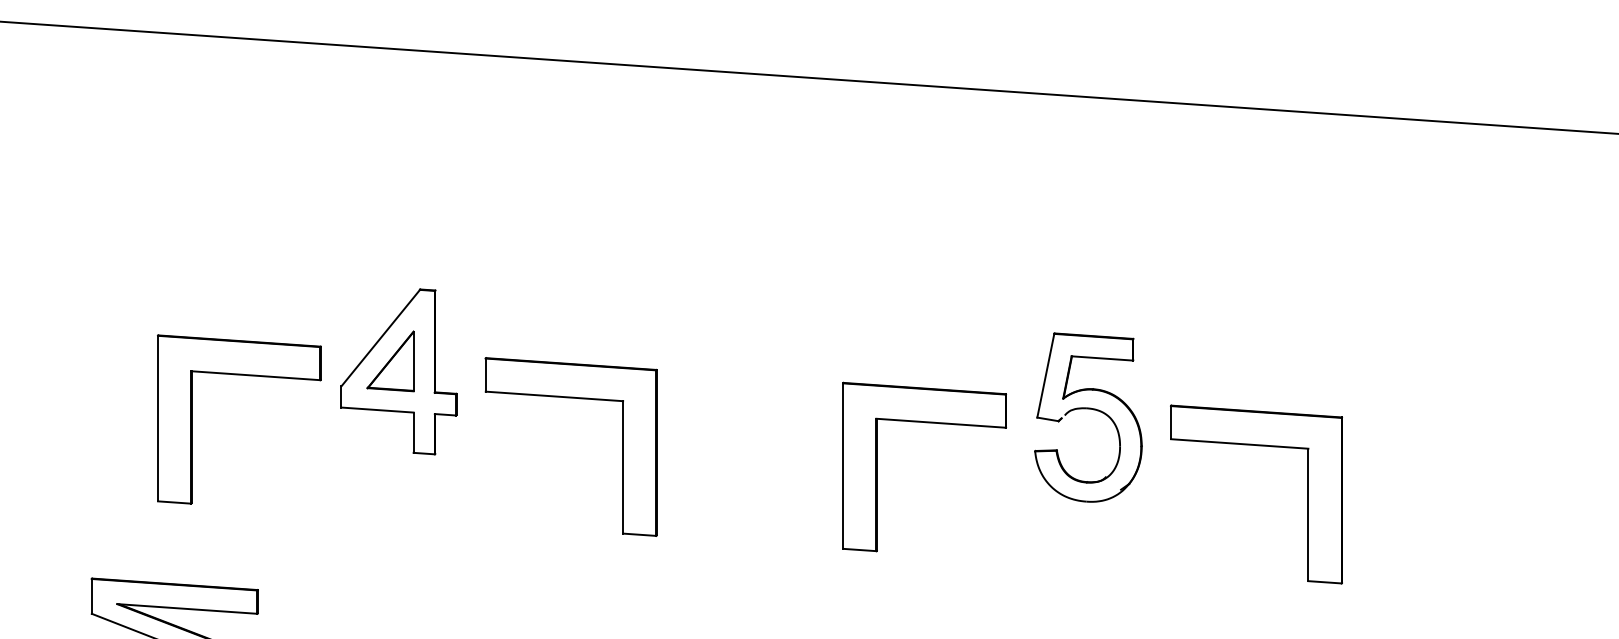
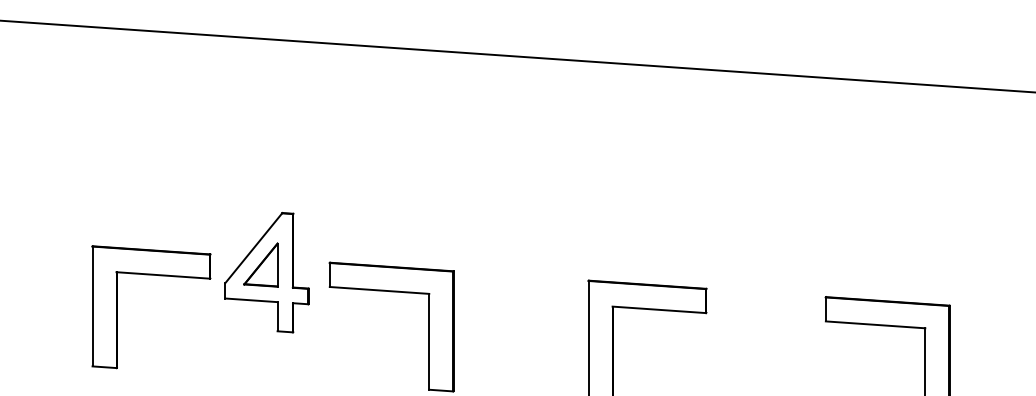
part: (1088, 409) -> (766, 299), removed

